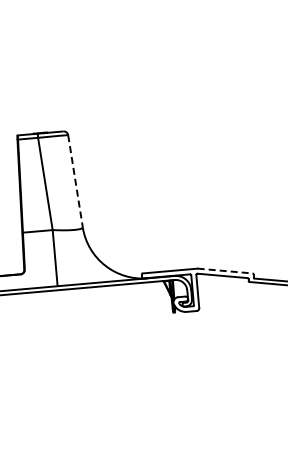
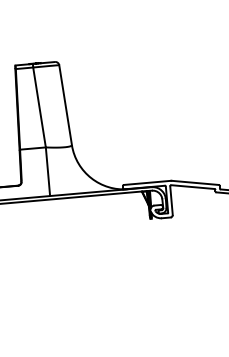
line: (75, 181) -> (65, 105), dashed -> solid
line: (225, 271) -> (195, 183), dashed -> solid

